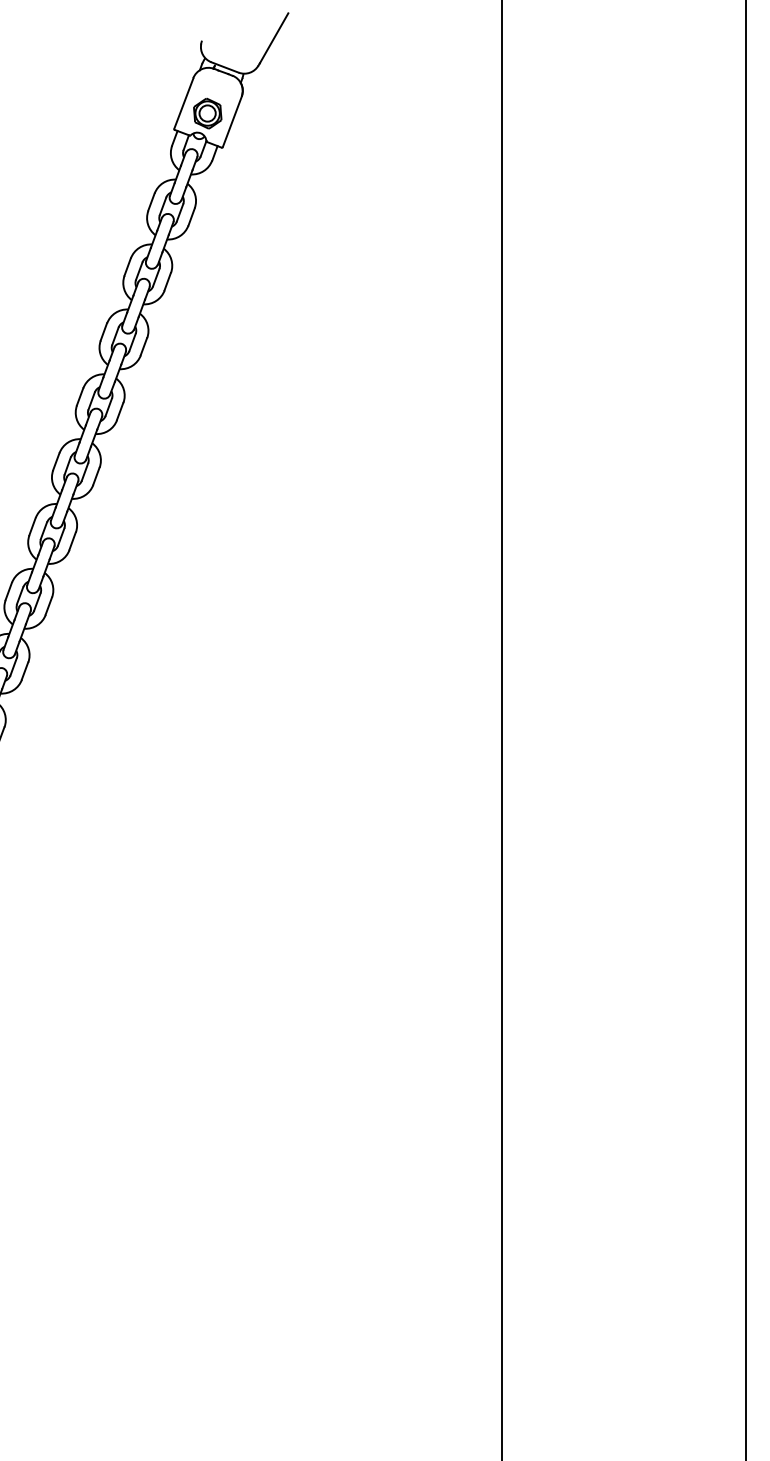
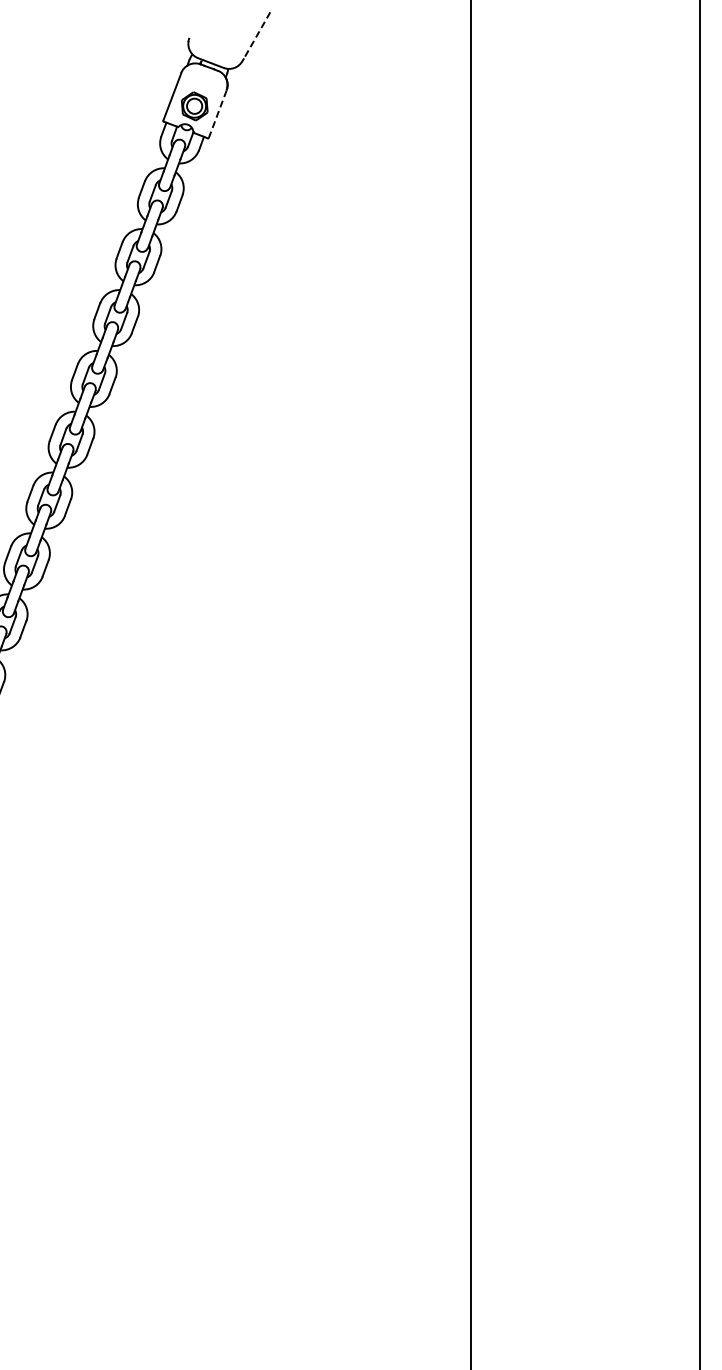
line: (273, 38) -> (256, 35), solid -> dashed
line: (232, 122) -> (217, 114), solid -> dashed

